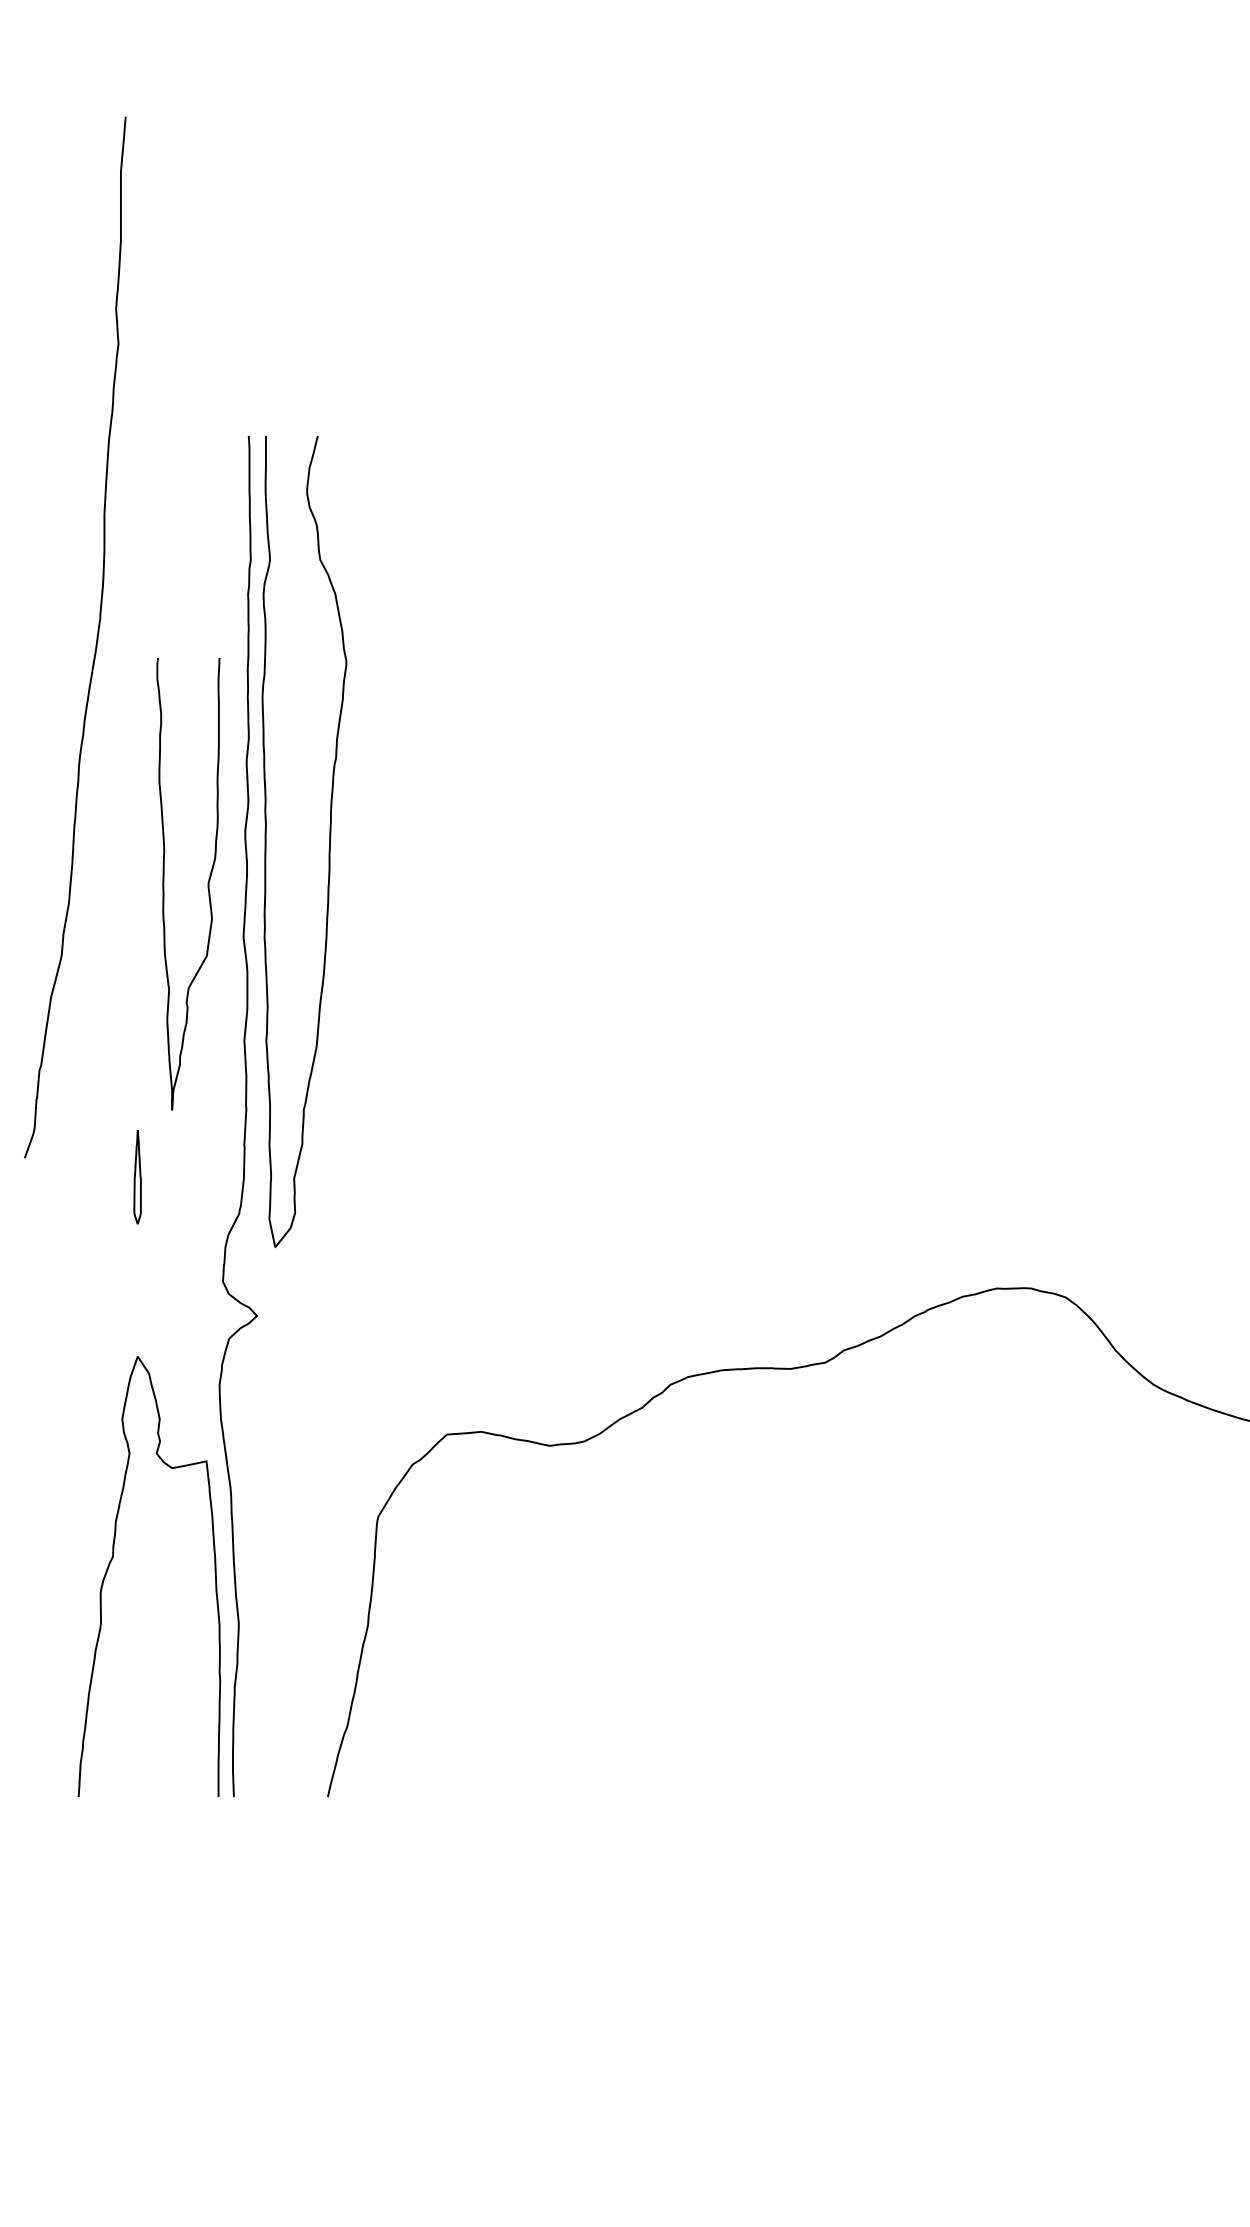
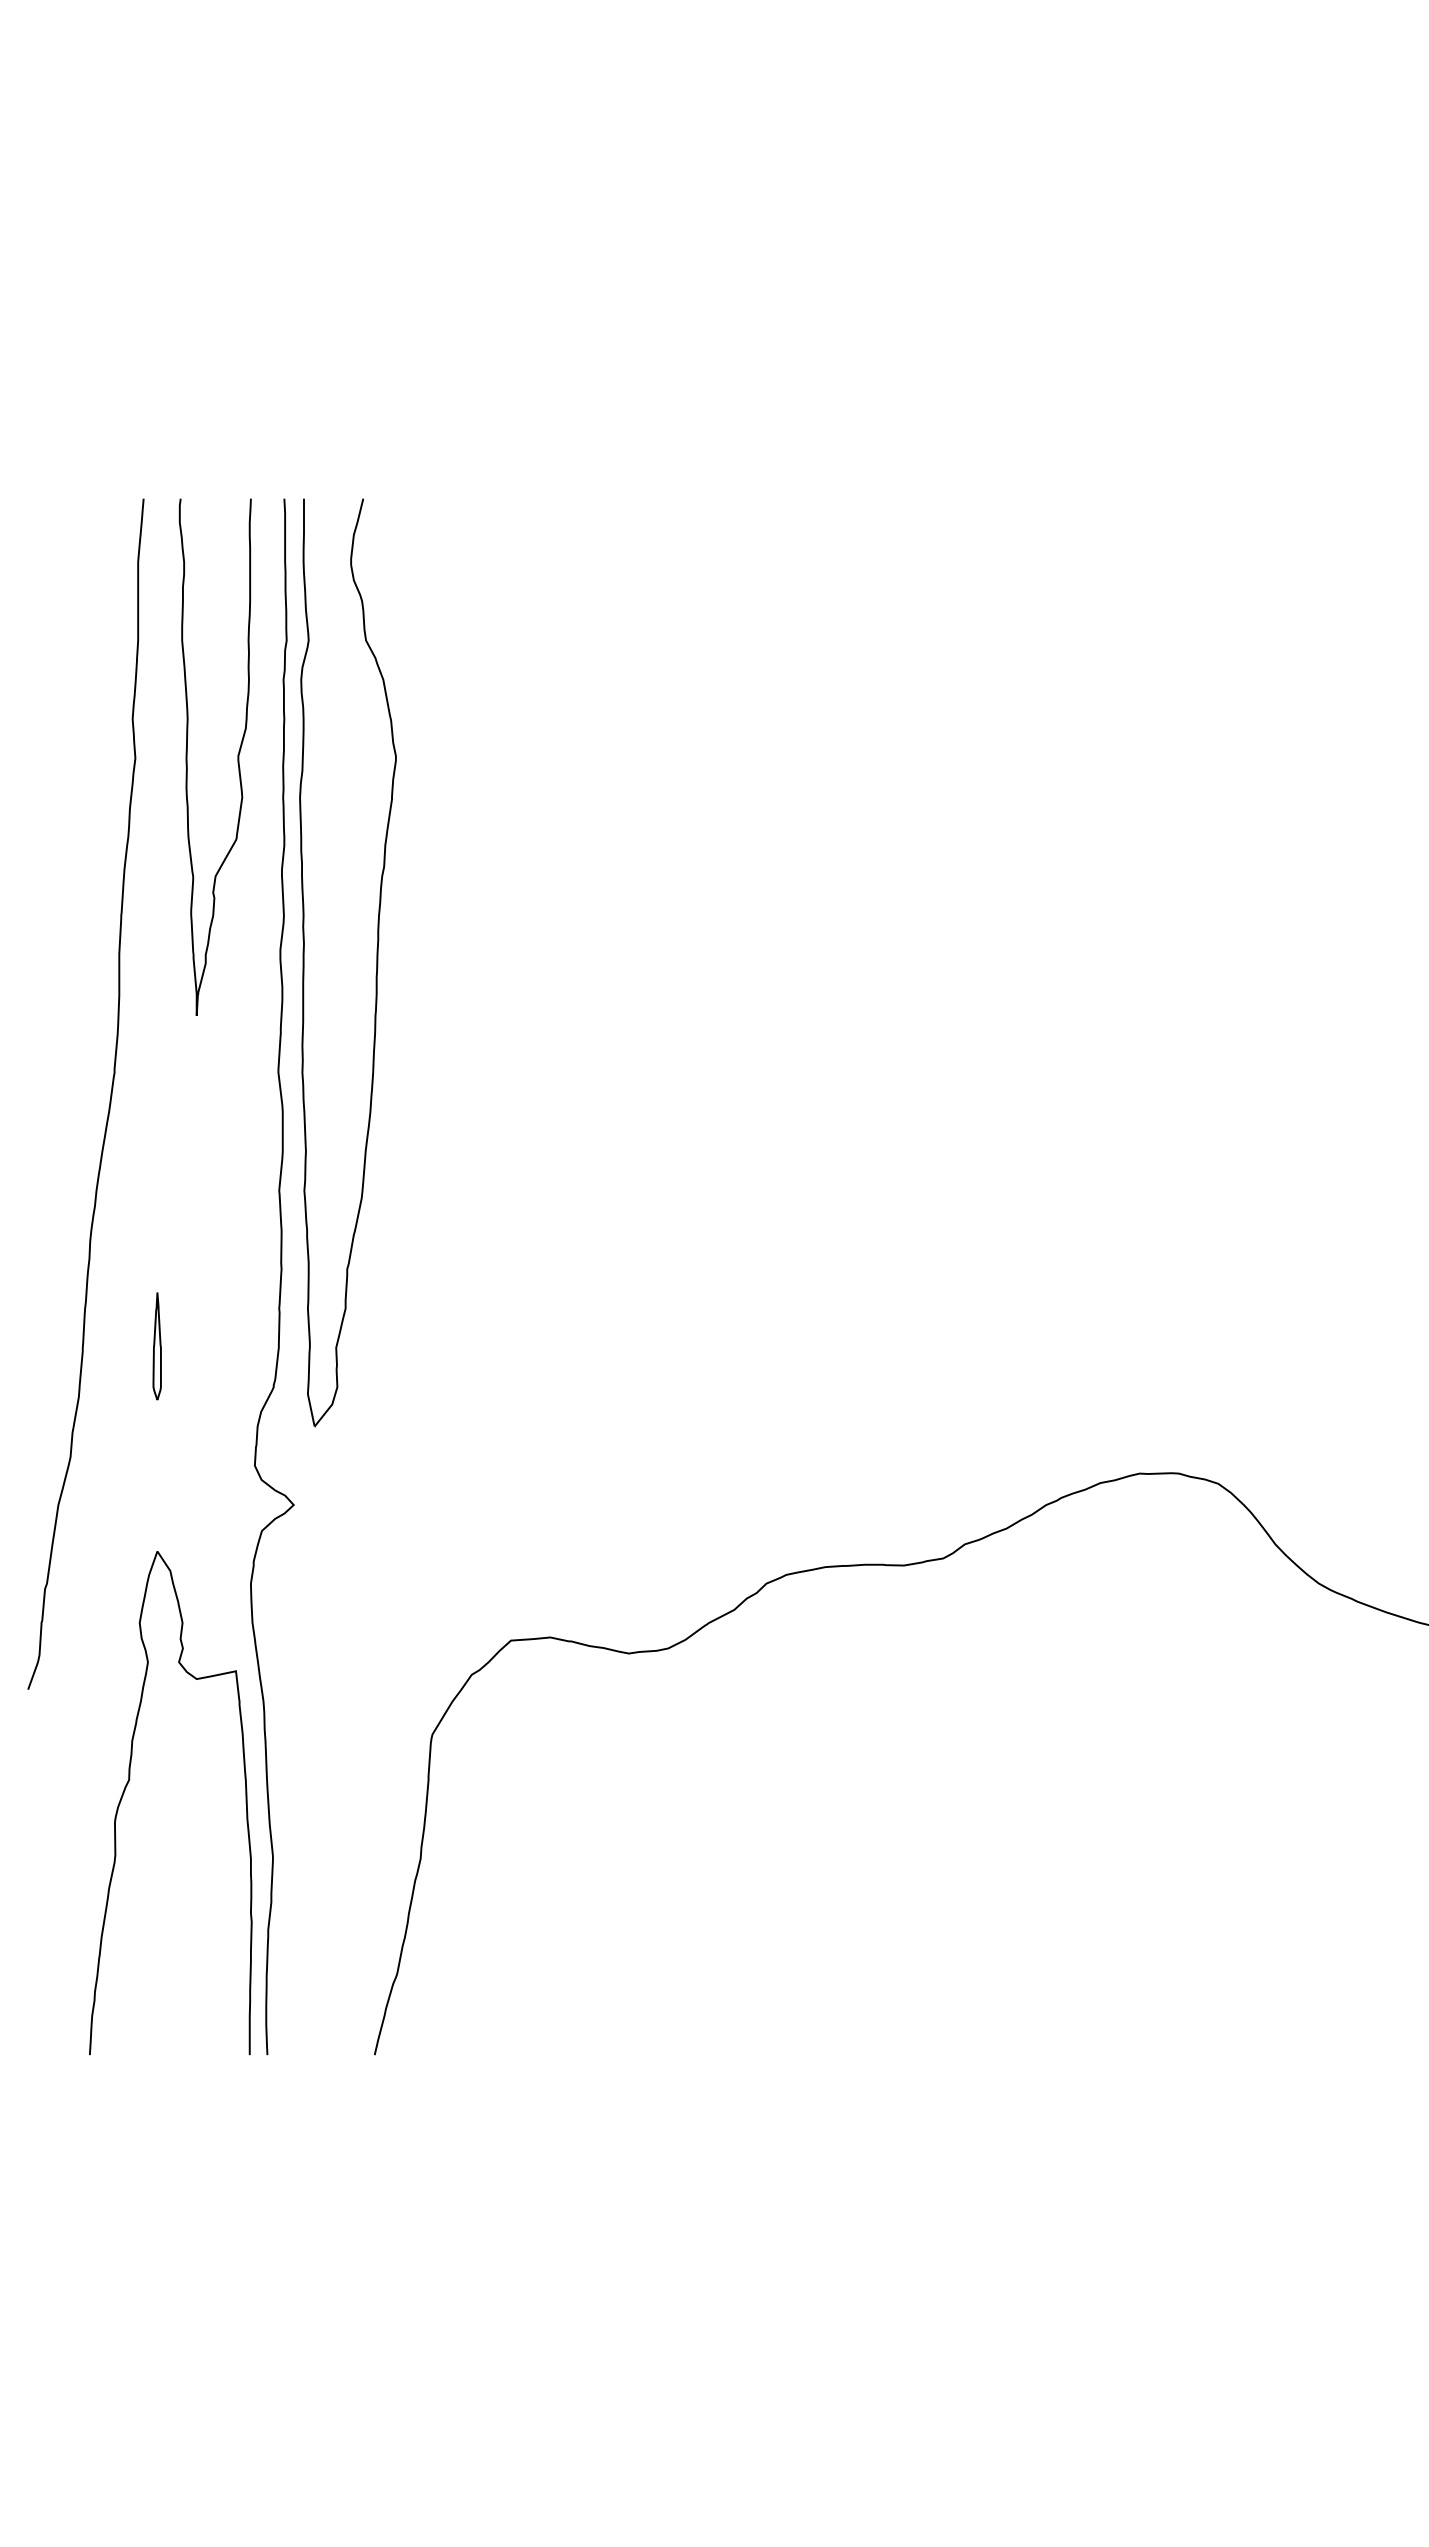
curve: (95, 642) -> (109, 1099), moved
curve: (207, 883) -> (237, 756), moved

